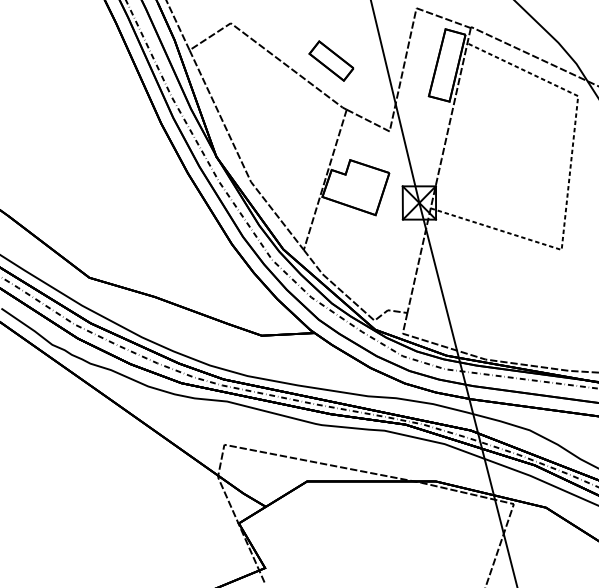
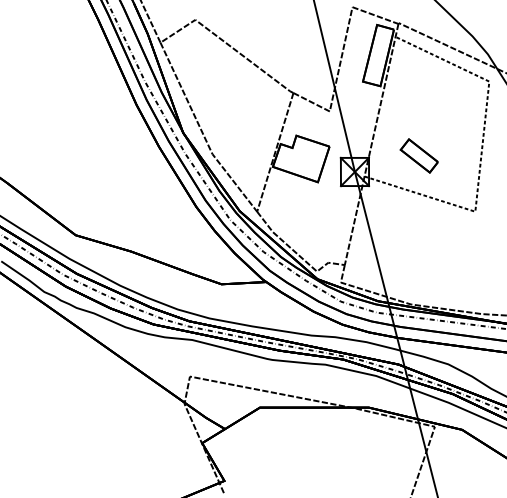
part: (331, 60) -> (419, 155), moved

